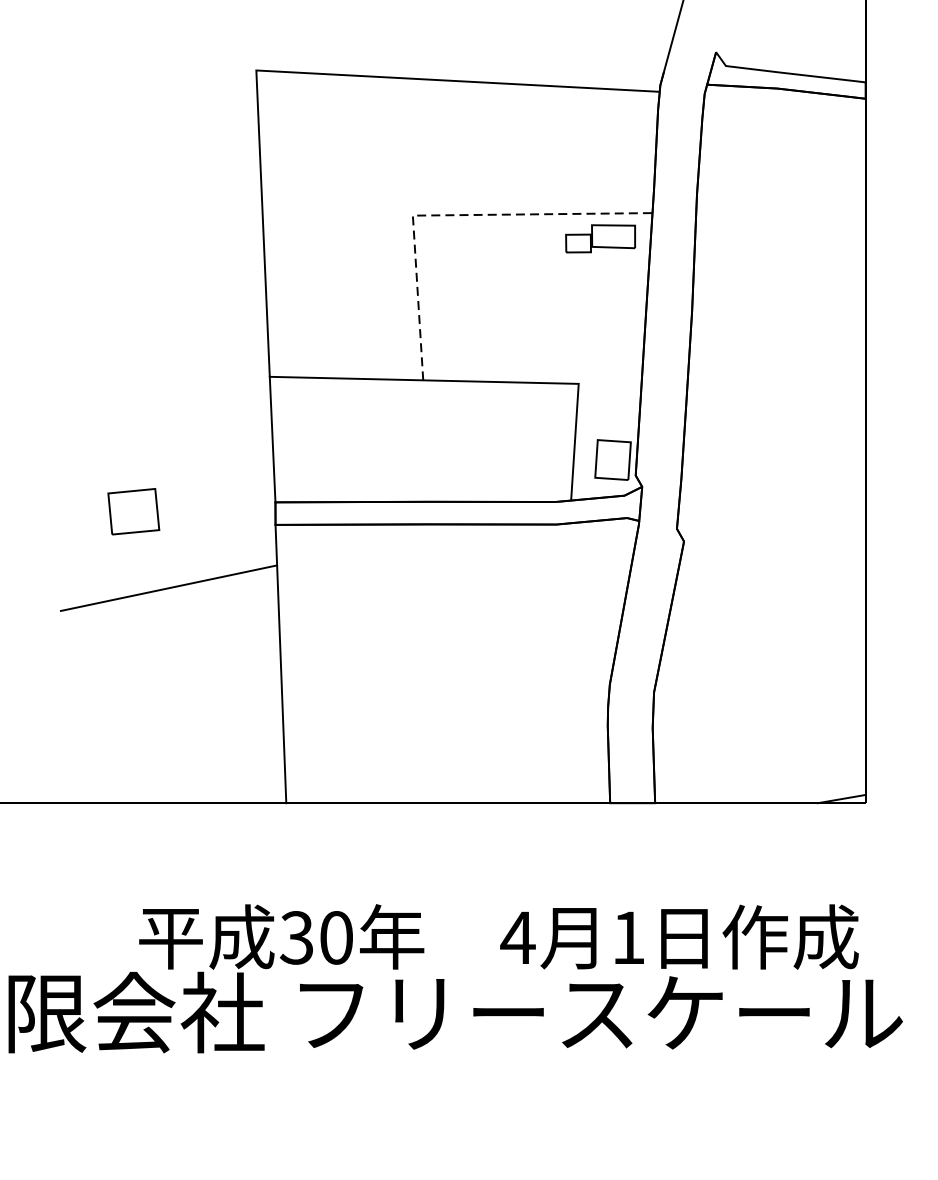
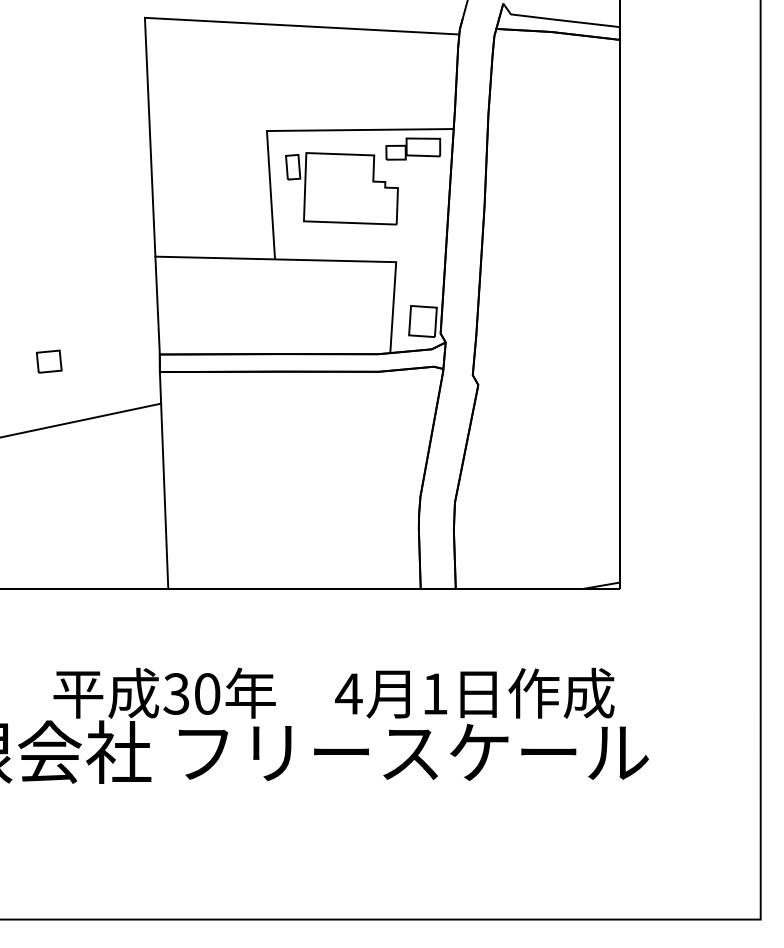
line: (449, 214) -> (295, 130), dashed -> solid
part: (508, 289) -> (341, 188), added
part: (132, 511) -> (48, 361), size x0.62

